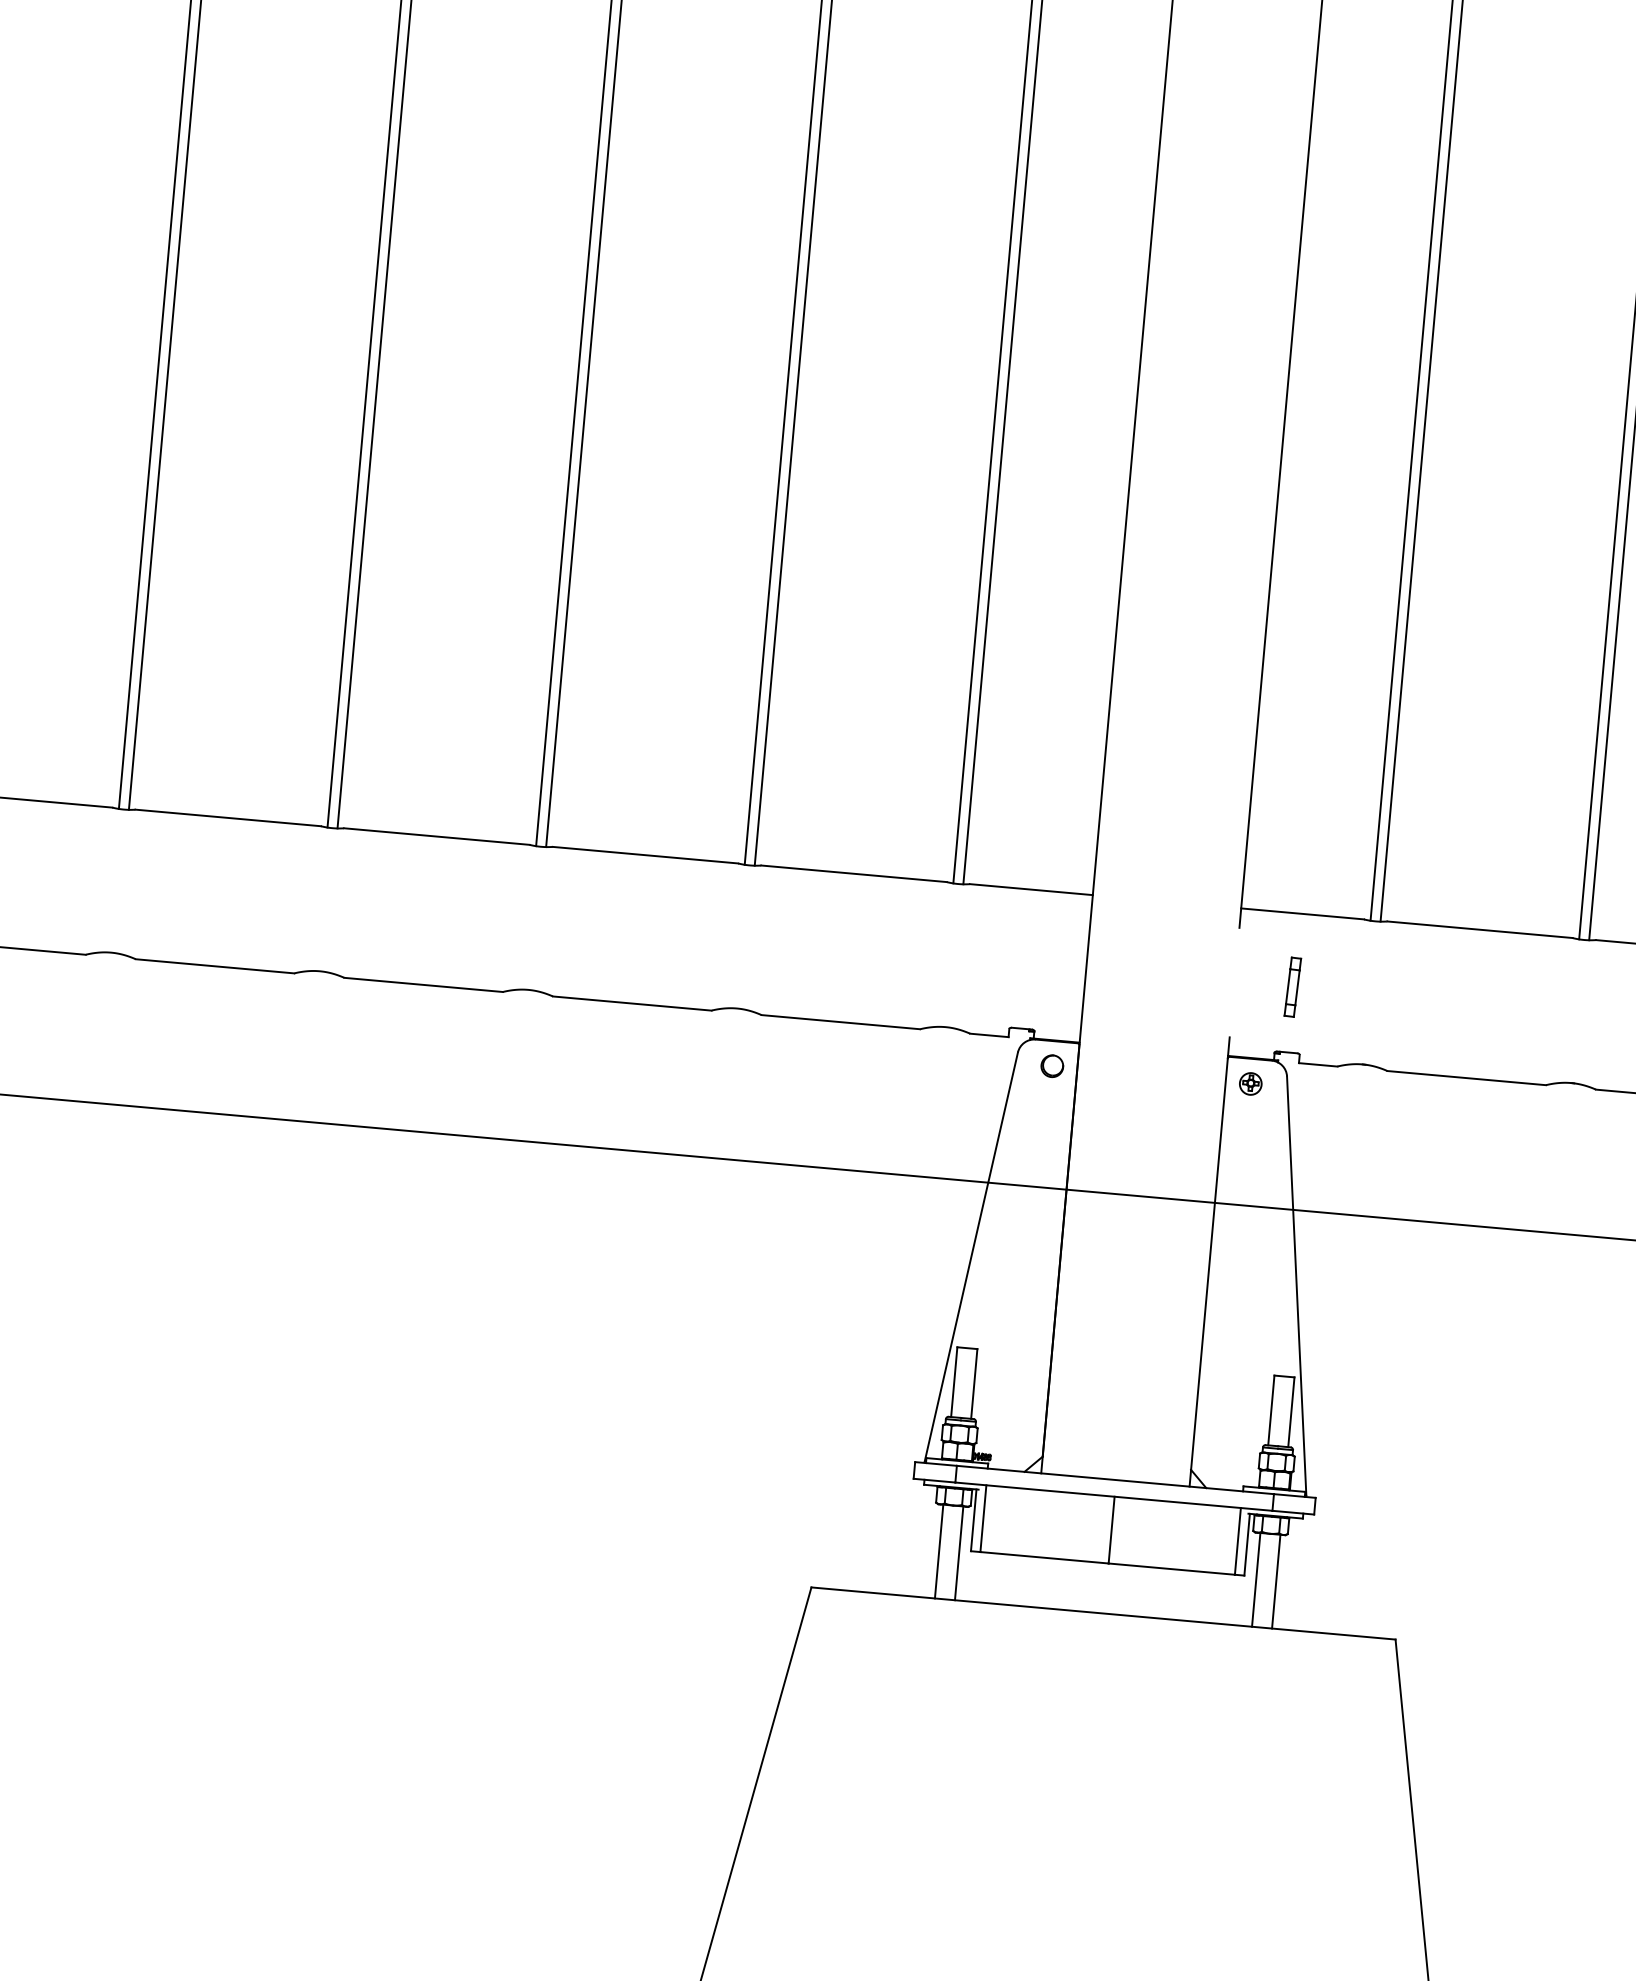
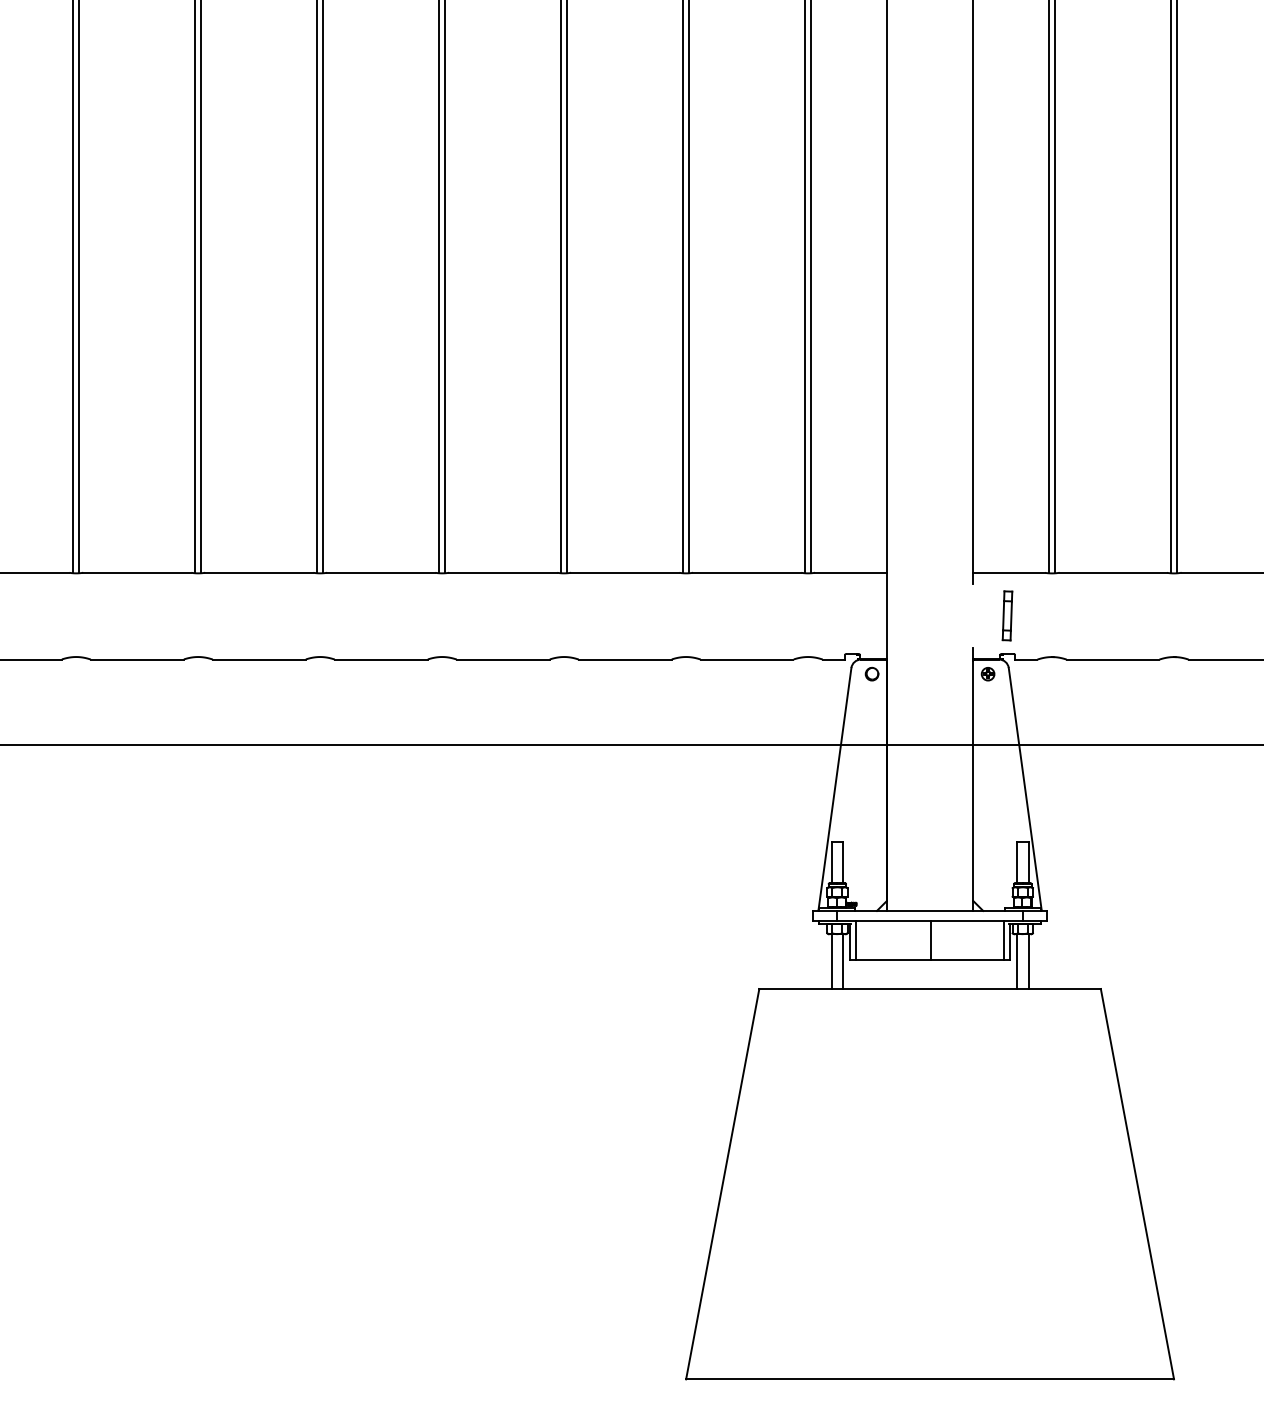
part: (1292, 986) -> (1007, 615), size x1.43

